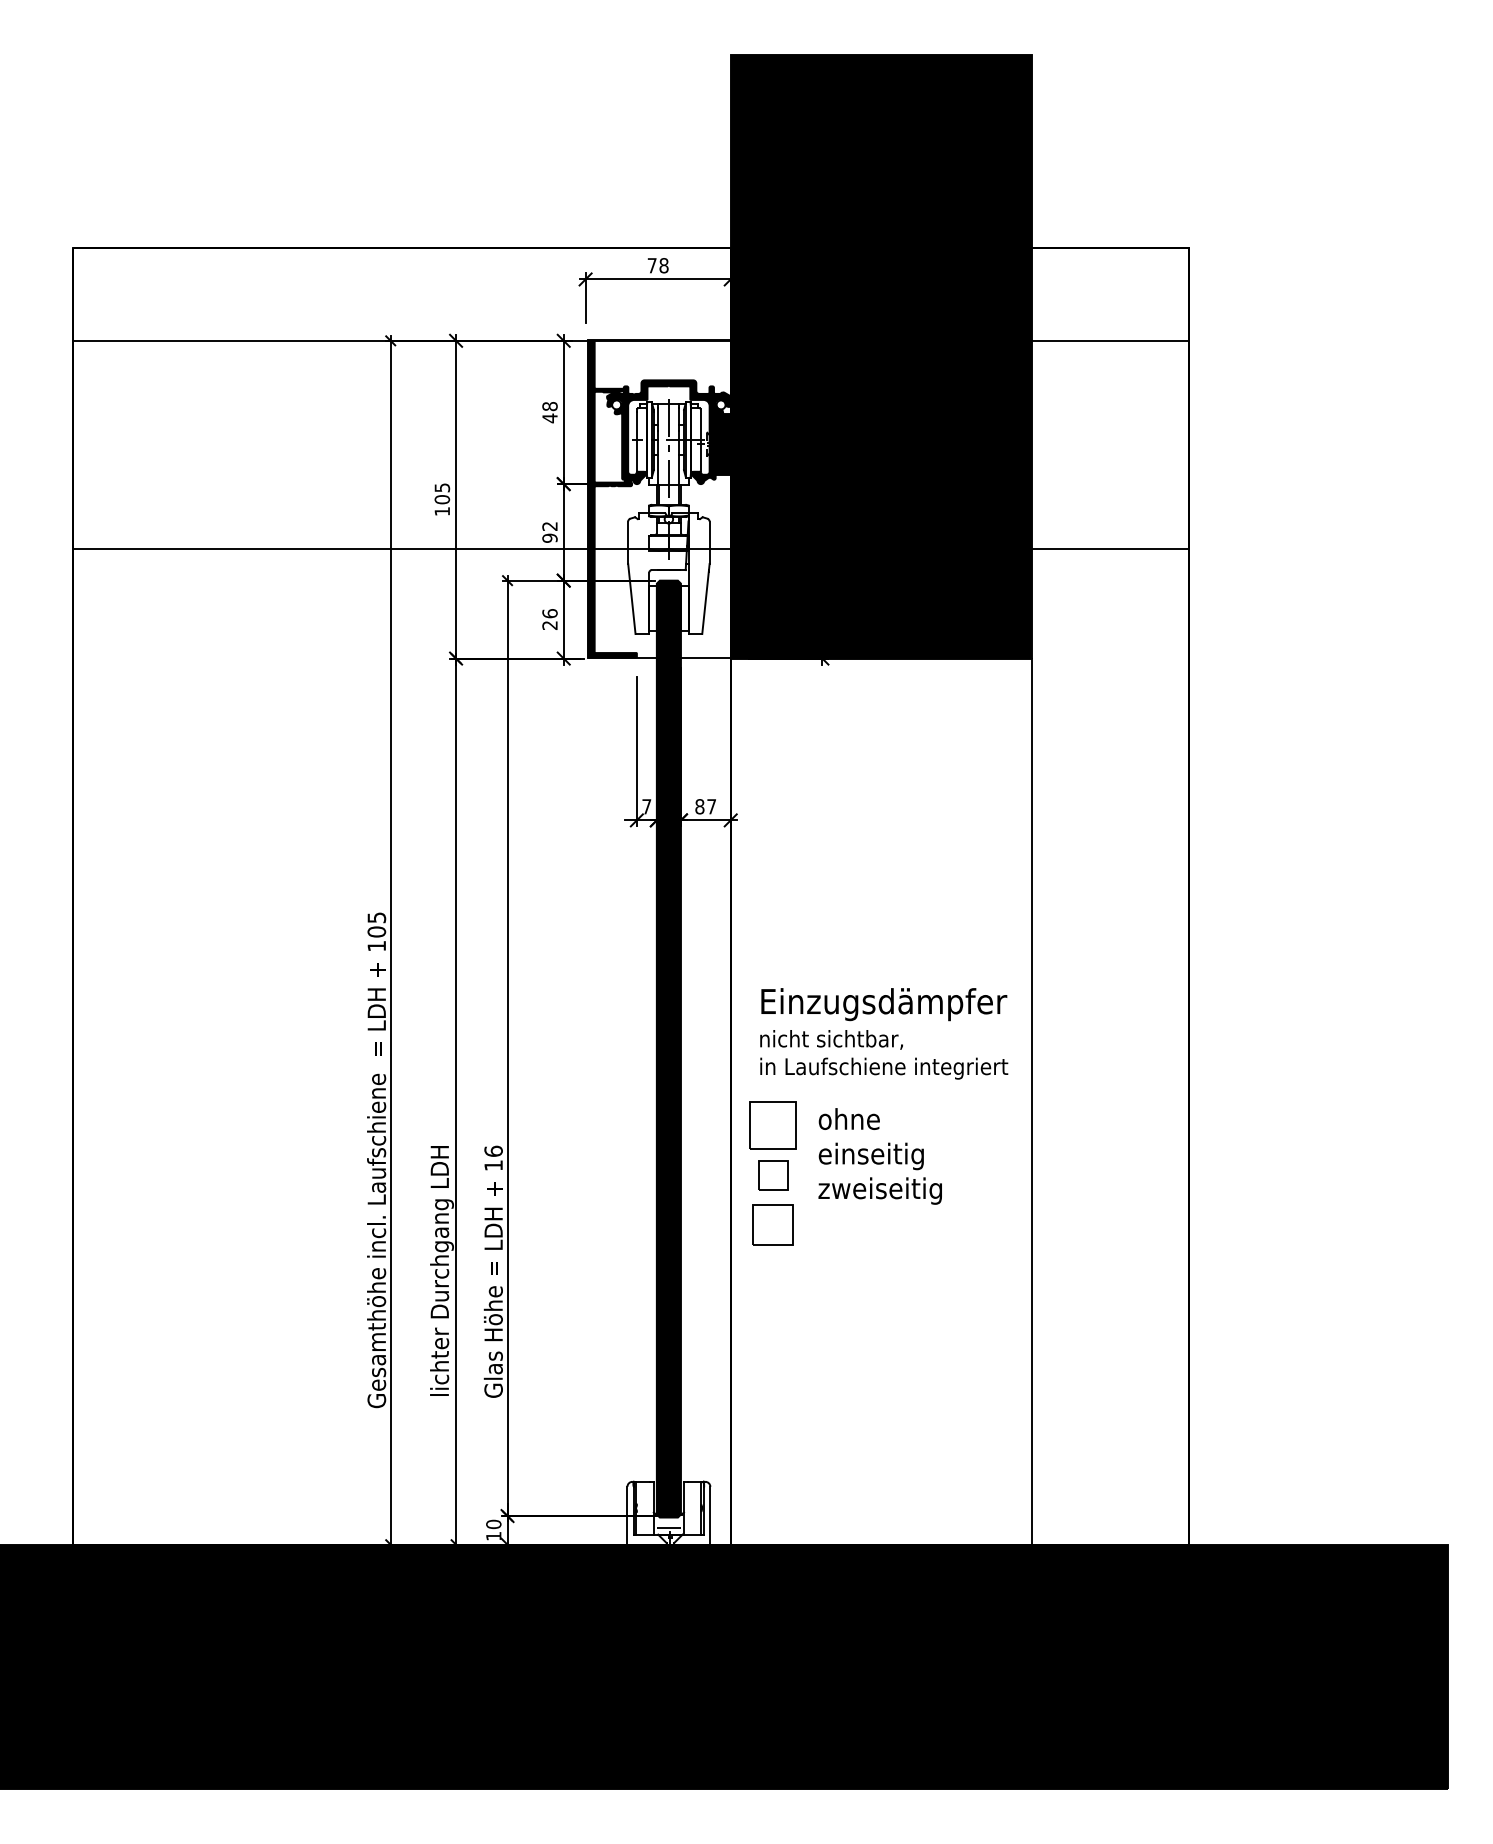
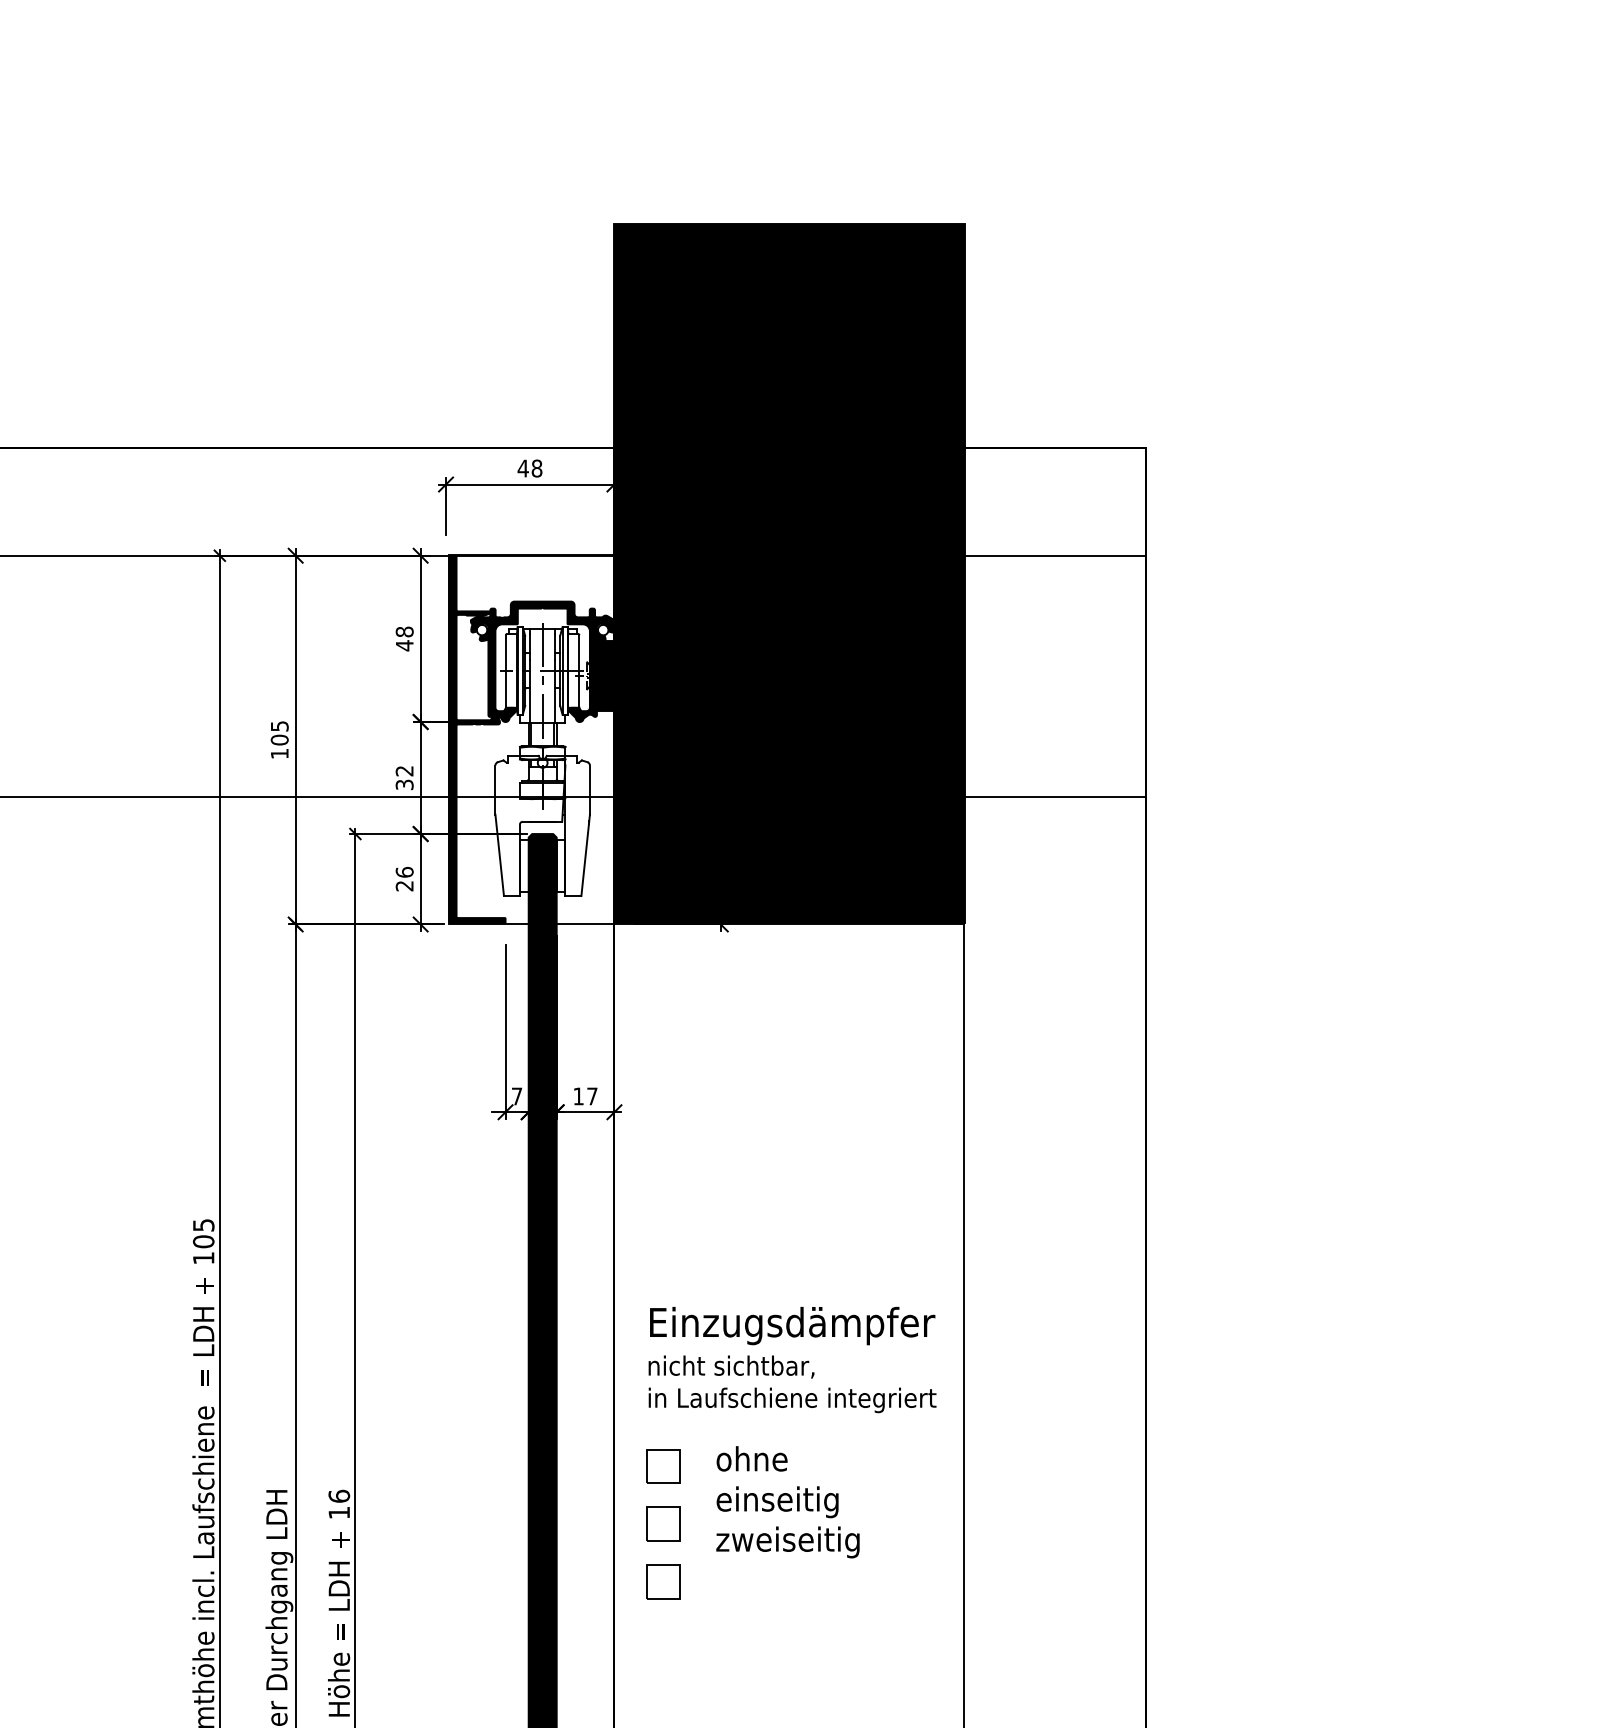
text: (652, 265) -> (523, 468), 78 -> 48
text: (549, 537) -> (404, 783), 92 -> 32
text: (699, 806) -> (578, 1096), 87 -> 17
part: (773, 1125) -> (664, 1466), size x0.62
part: (773, 1225) -> (664, 1582), size x0.71

